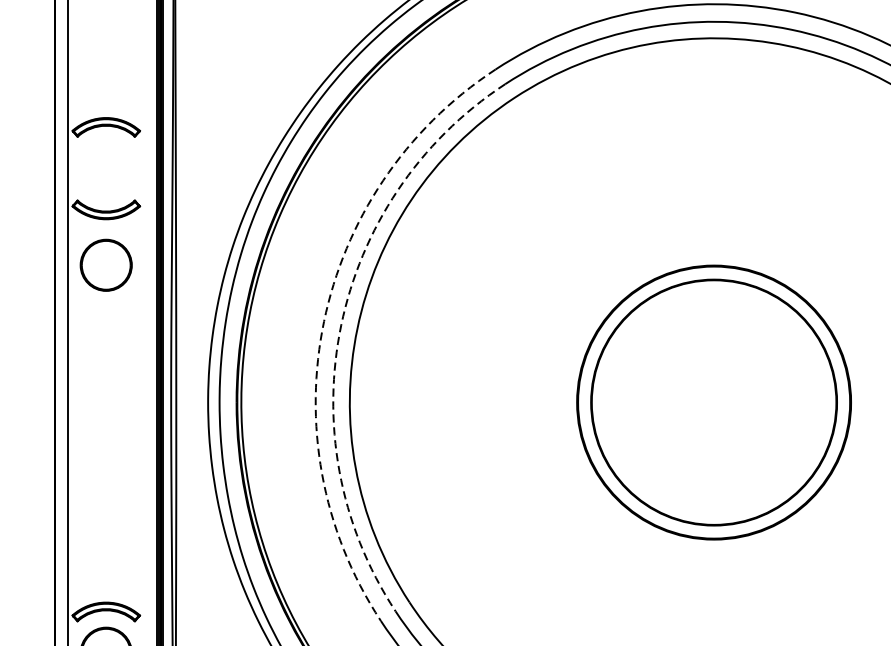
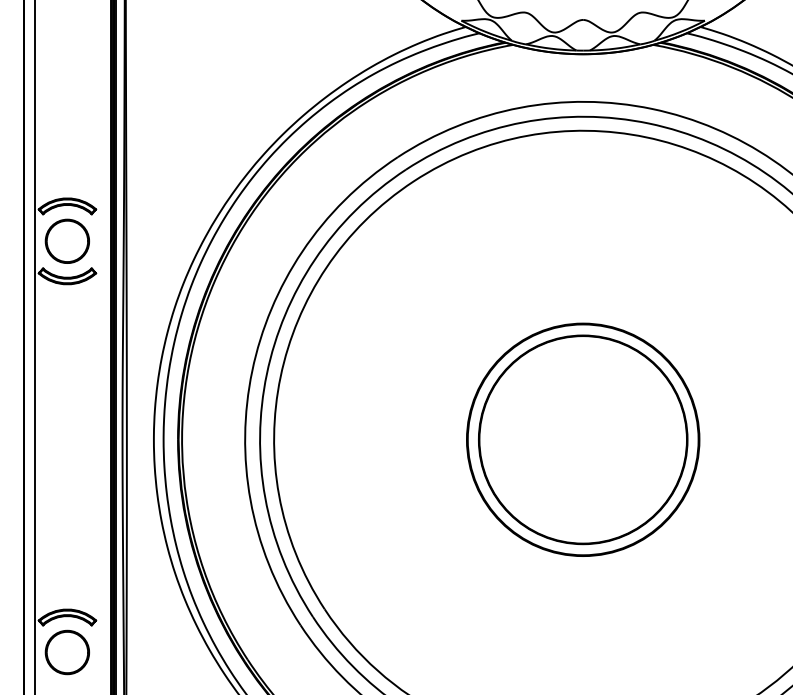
part: (105, 264) -> (66, 240), moved
arc: (324, 322) -> (252, 371), dashed -> solid
arc: (340, 325) -> (266, 374), dashed -> solid

